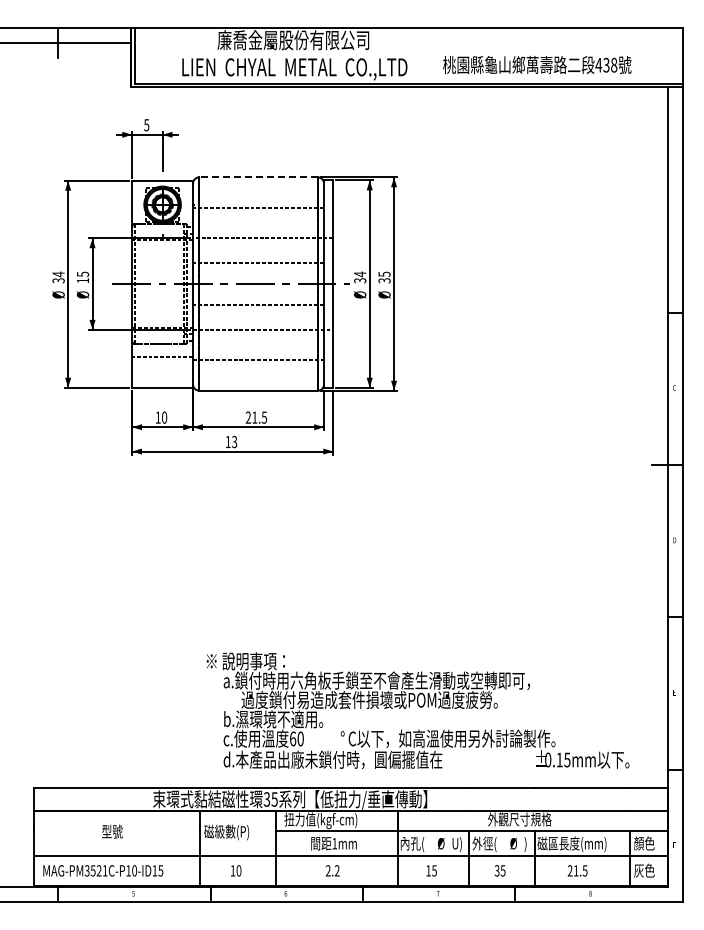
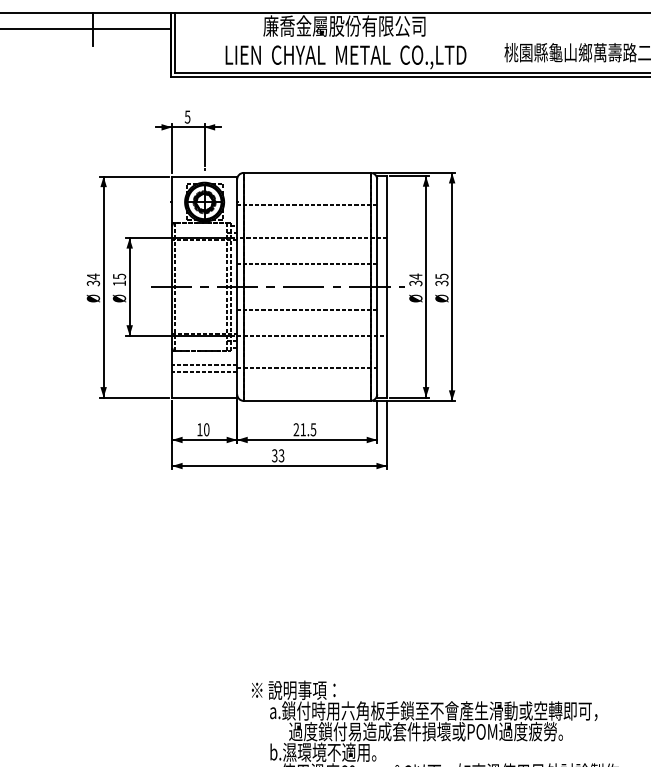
line: (258, 177) -> (307, 172), dashed -> solid
line: (162, 363) -> (204, 371), added
text: (227, 441) -> (274, 455), 13 -> 33

